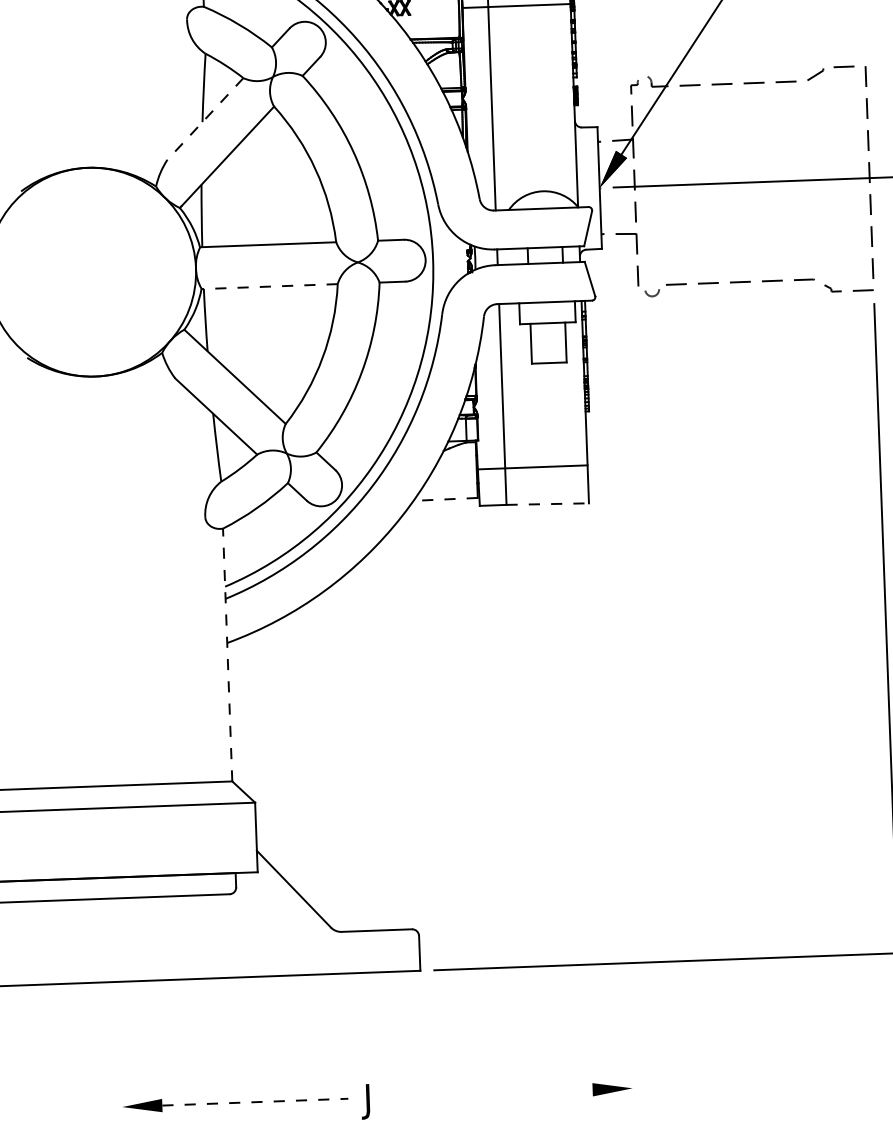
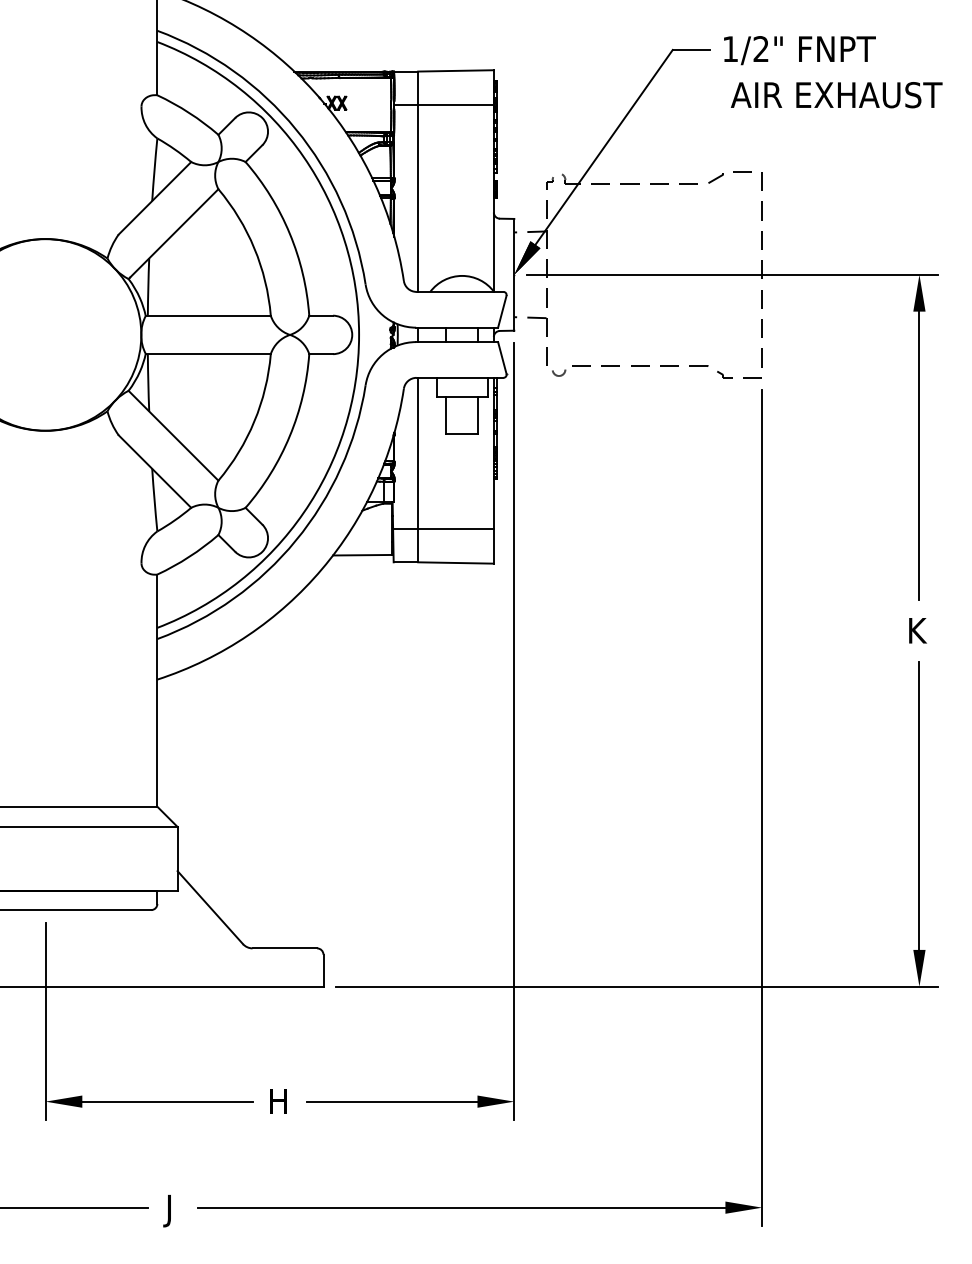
line: (204, 119) -> (154, 198), dashed -> solid
line: (268, 287) -> (207, 354), dashed -> solid
line: (445, 499) -> (362, 555), dashed -> solid
line: (548, 503) -> (456, 562), dashed -> solid
line: (227, 654) -> (157, 690), dashed -> solid
line: (618, 685) -> (514, 731), added
line: (119, 1019) -> (45, 1021), added
line: (498, 1093) -> (391, 1101), added
text: (372, 1100) -> (275, 1104), J -> H
line: (256, 1101) -> (168, 1101), dashed -> solid

